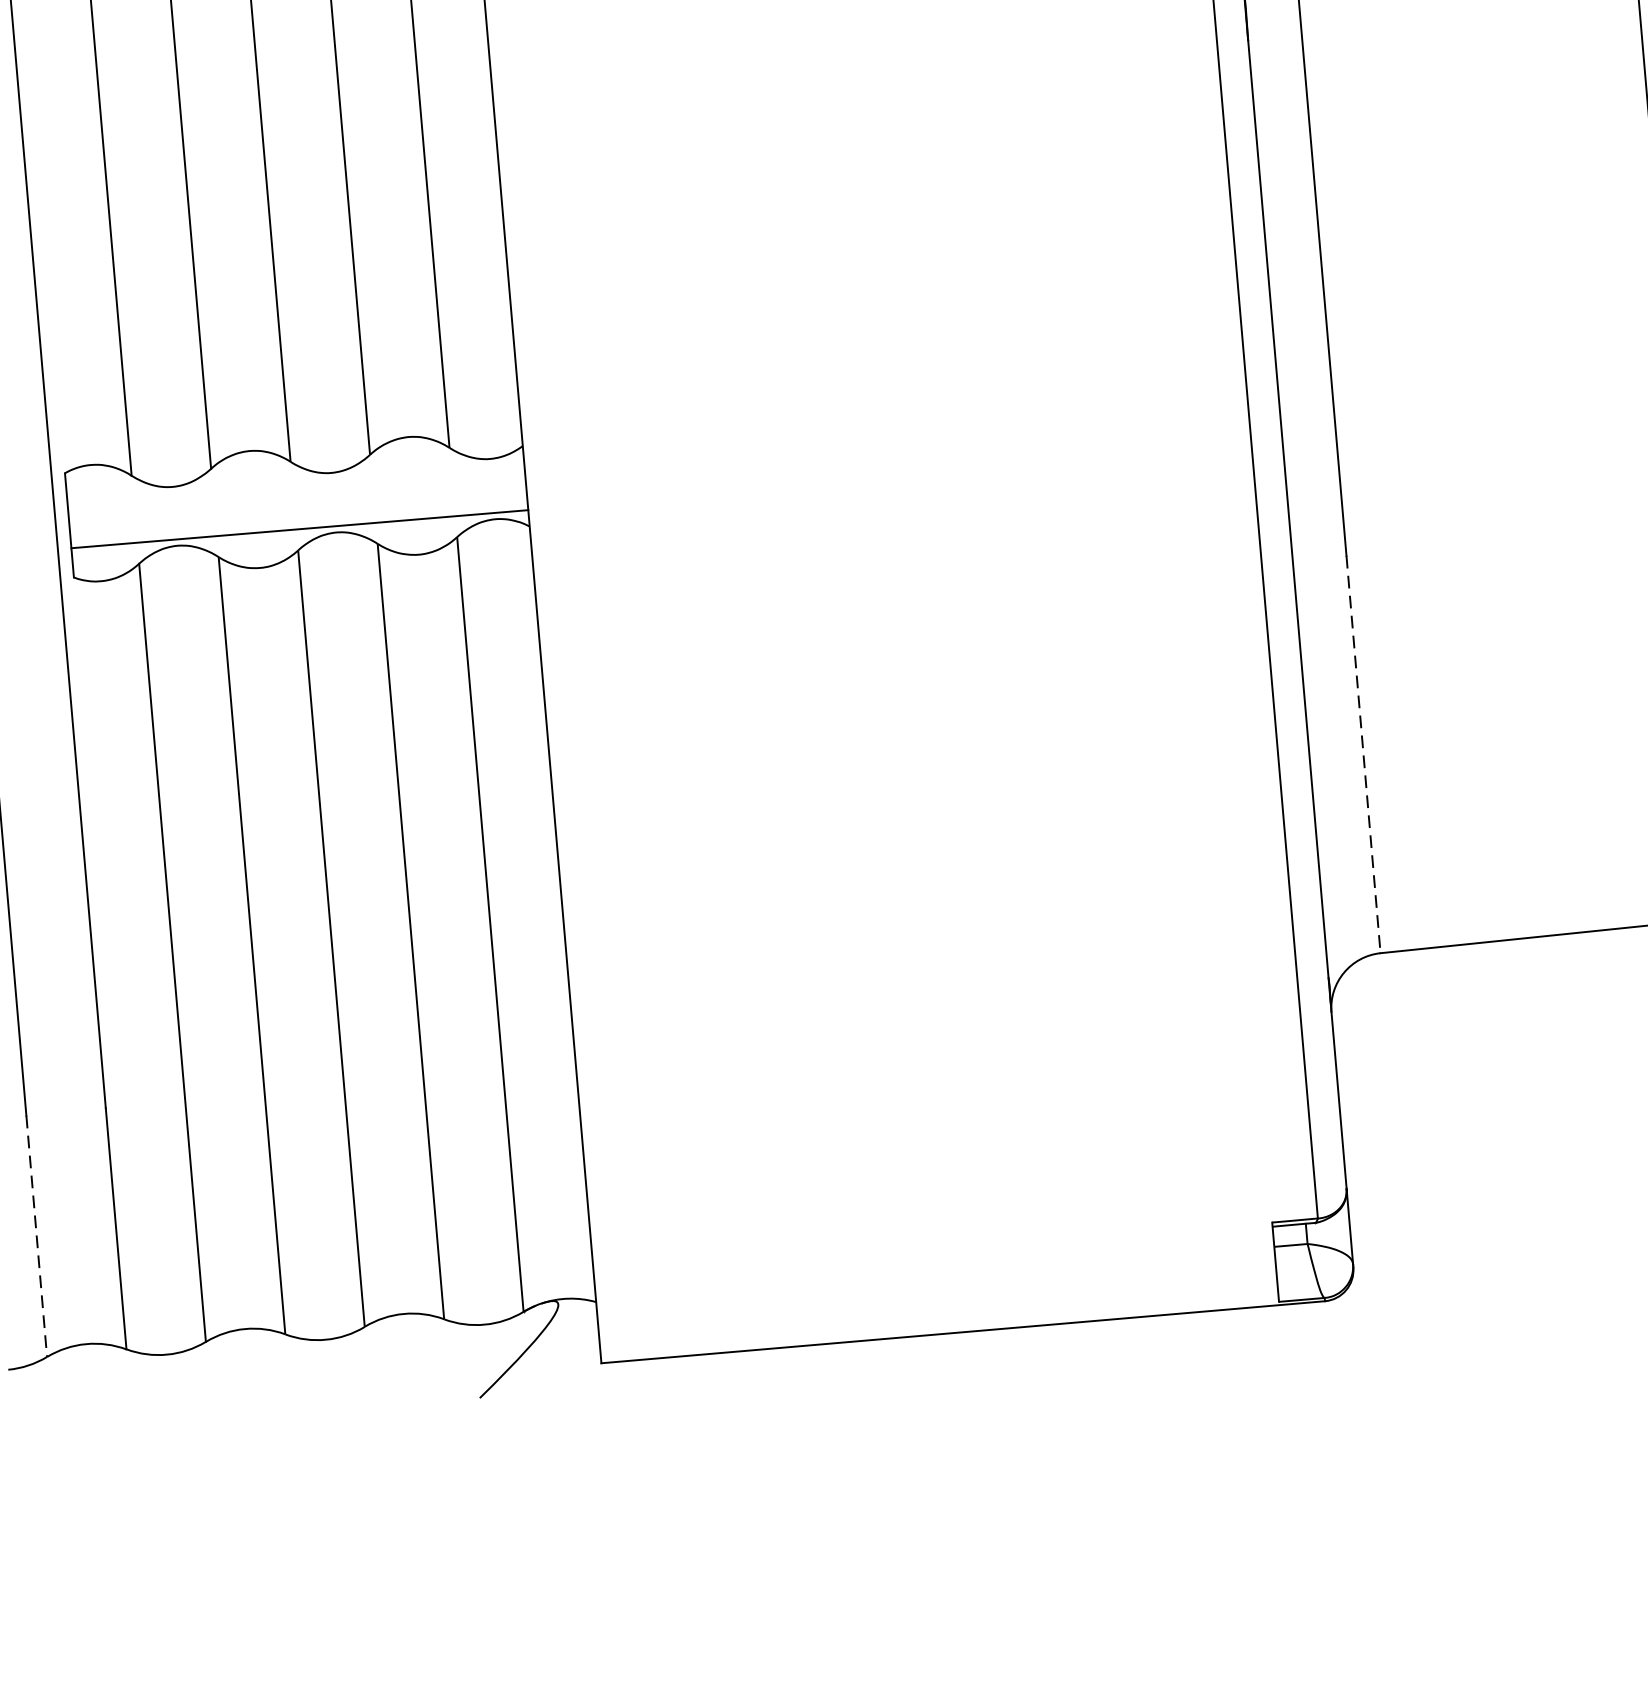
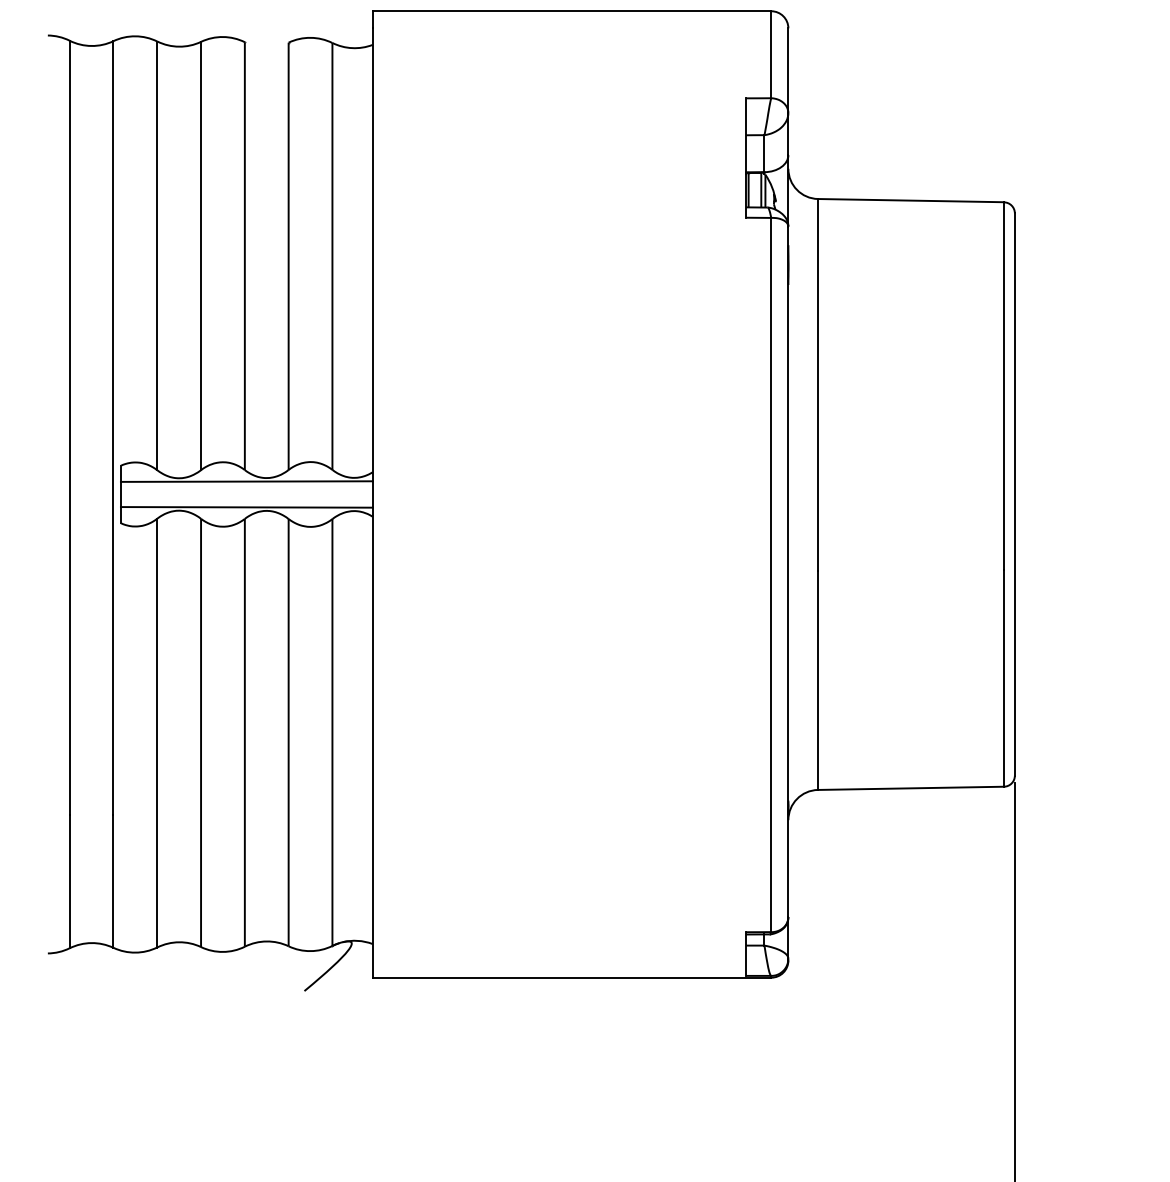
line: (295, 482) -> (246, 481), added
line: (1362, 754) -> (817, 680), dashed -> solid
line: (36, 1237) -> (69, 882), dashed -> solid

